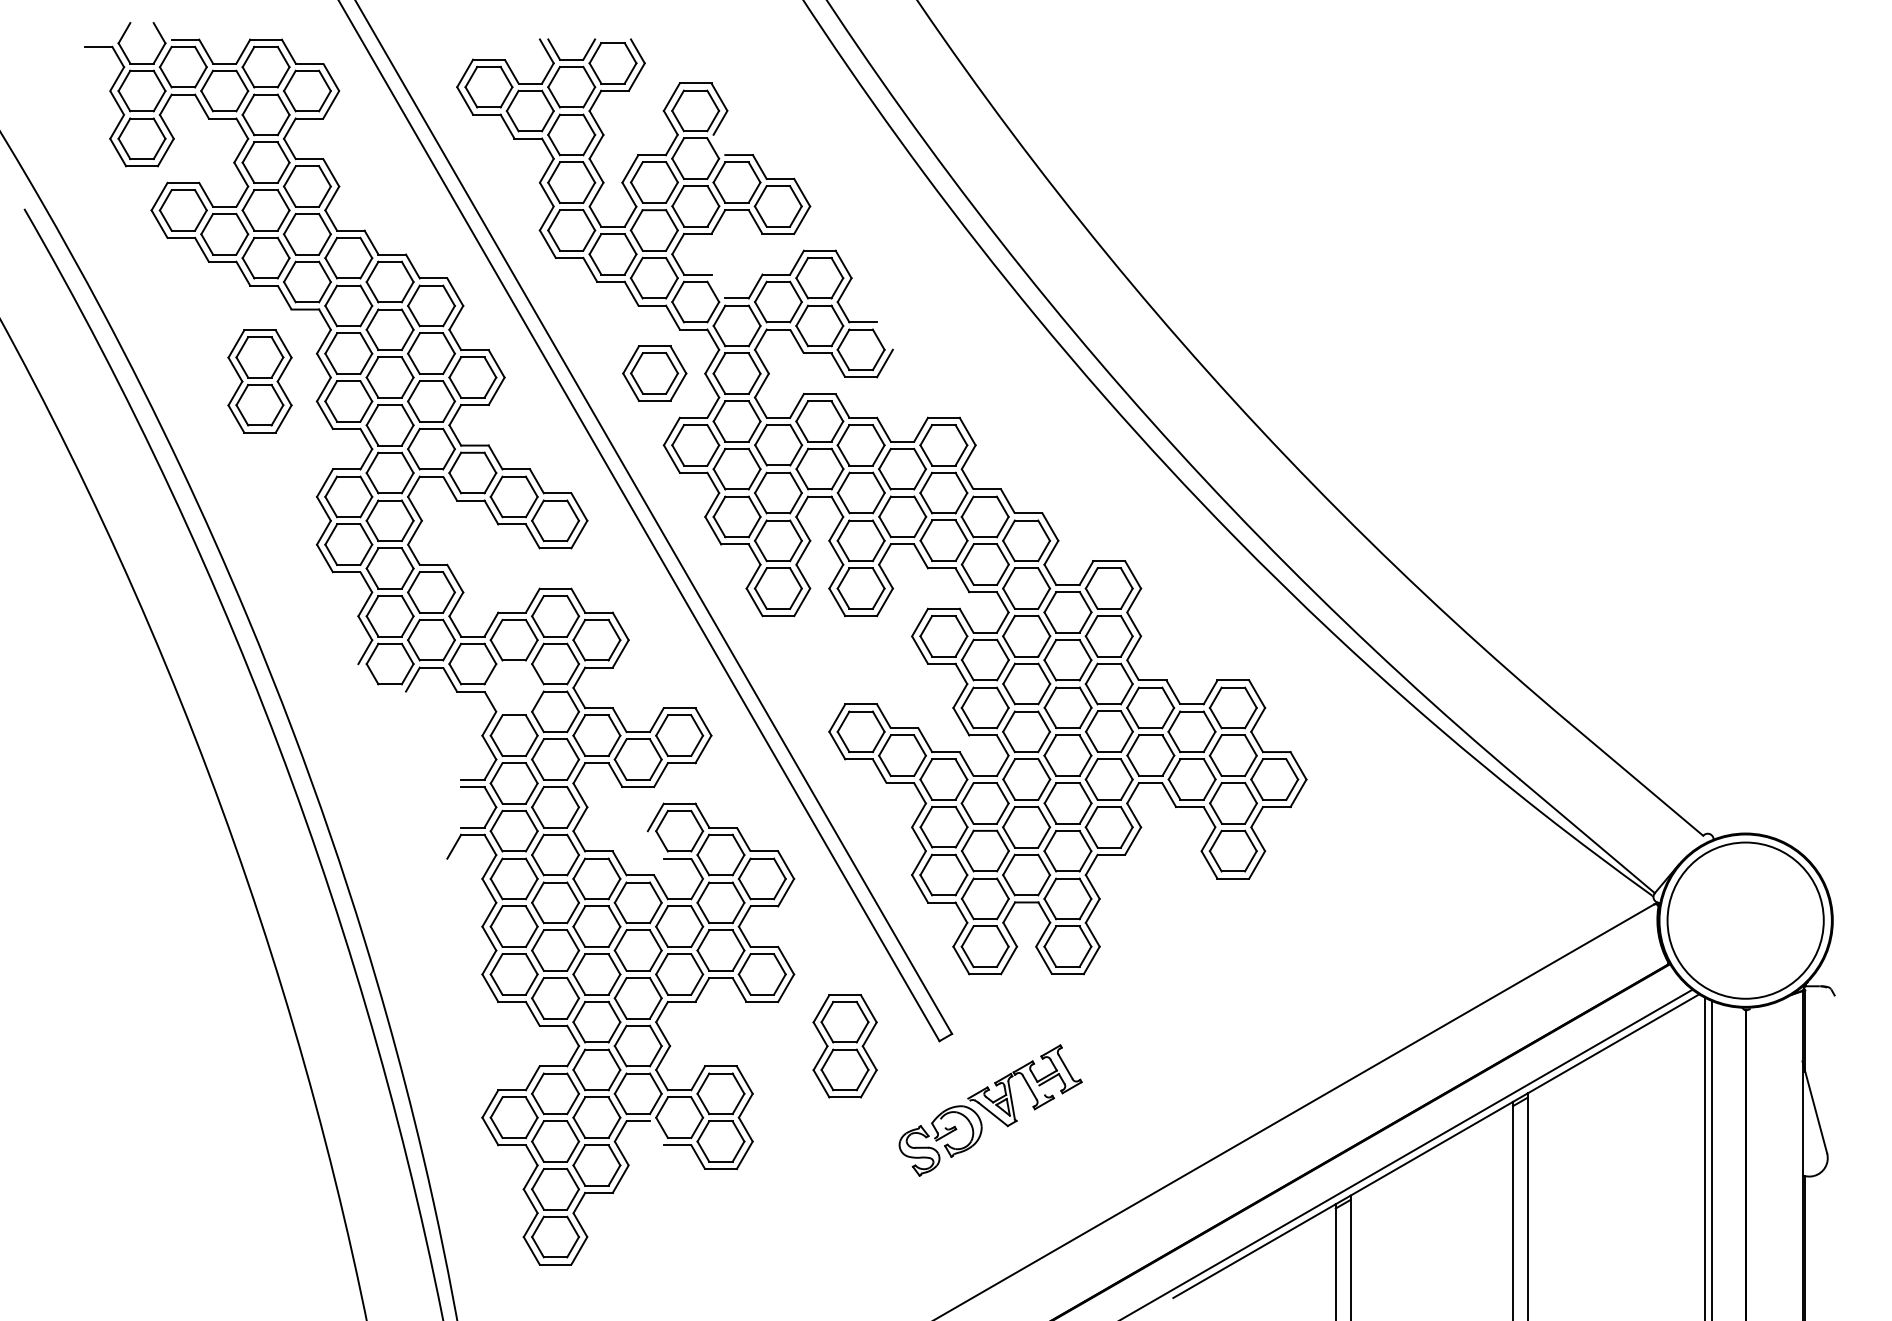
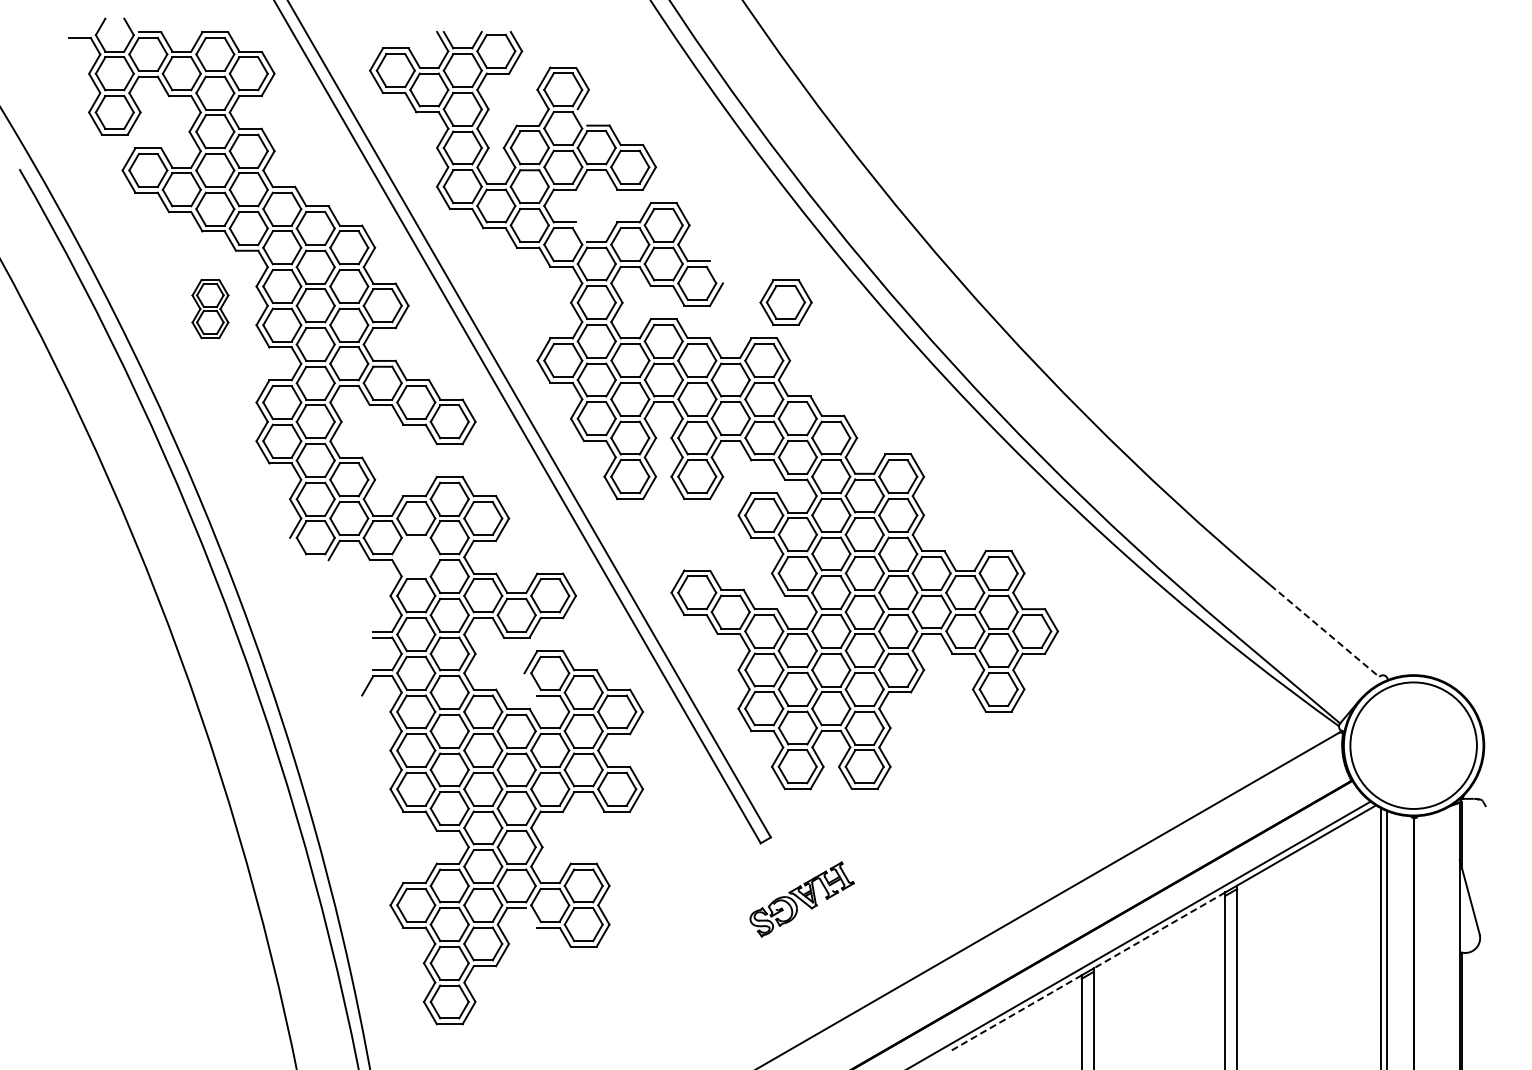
part: (653, 373) -> (785, 302), moved
part: (260, 380) -> (210, 308), size x0.7
line: (1636, 779) -> (1325, 631), solid -> dashed
part: (844, 1046) -> (683, 847), removed
part: (989, 1110) -> (801, 899), size x0.7
line: (1431, 1148) -> (1159, 930), solid -> dashed
line: (1254, 1251) -> (1015, 1013), solid -> dashed

